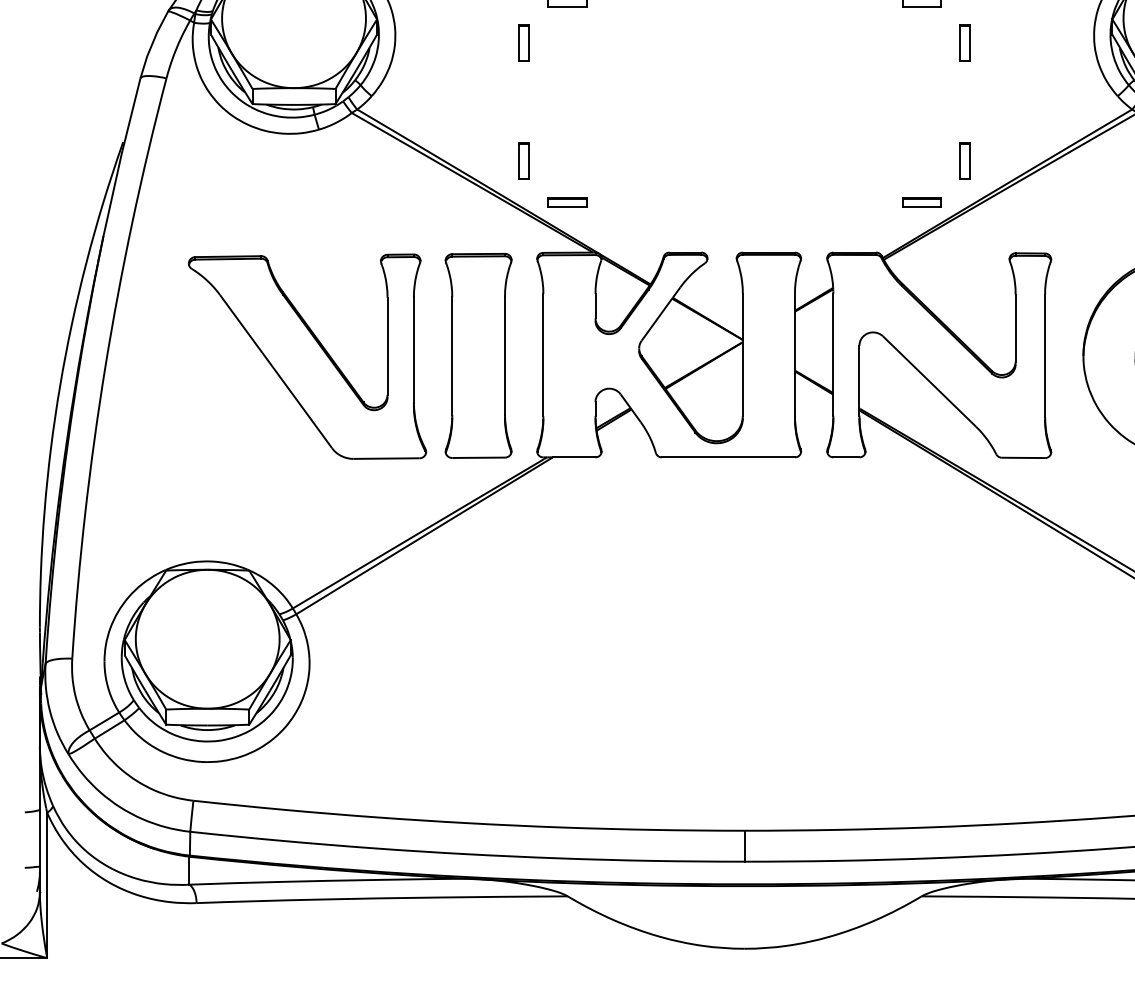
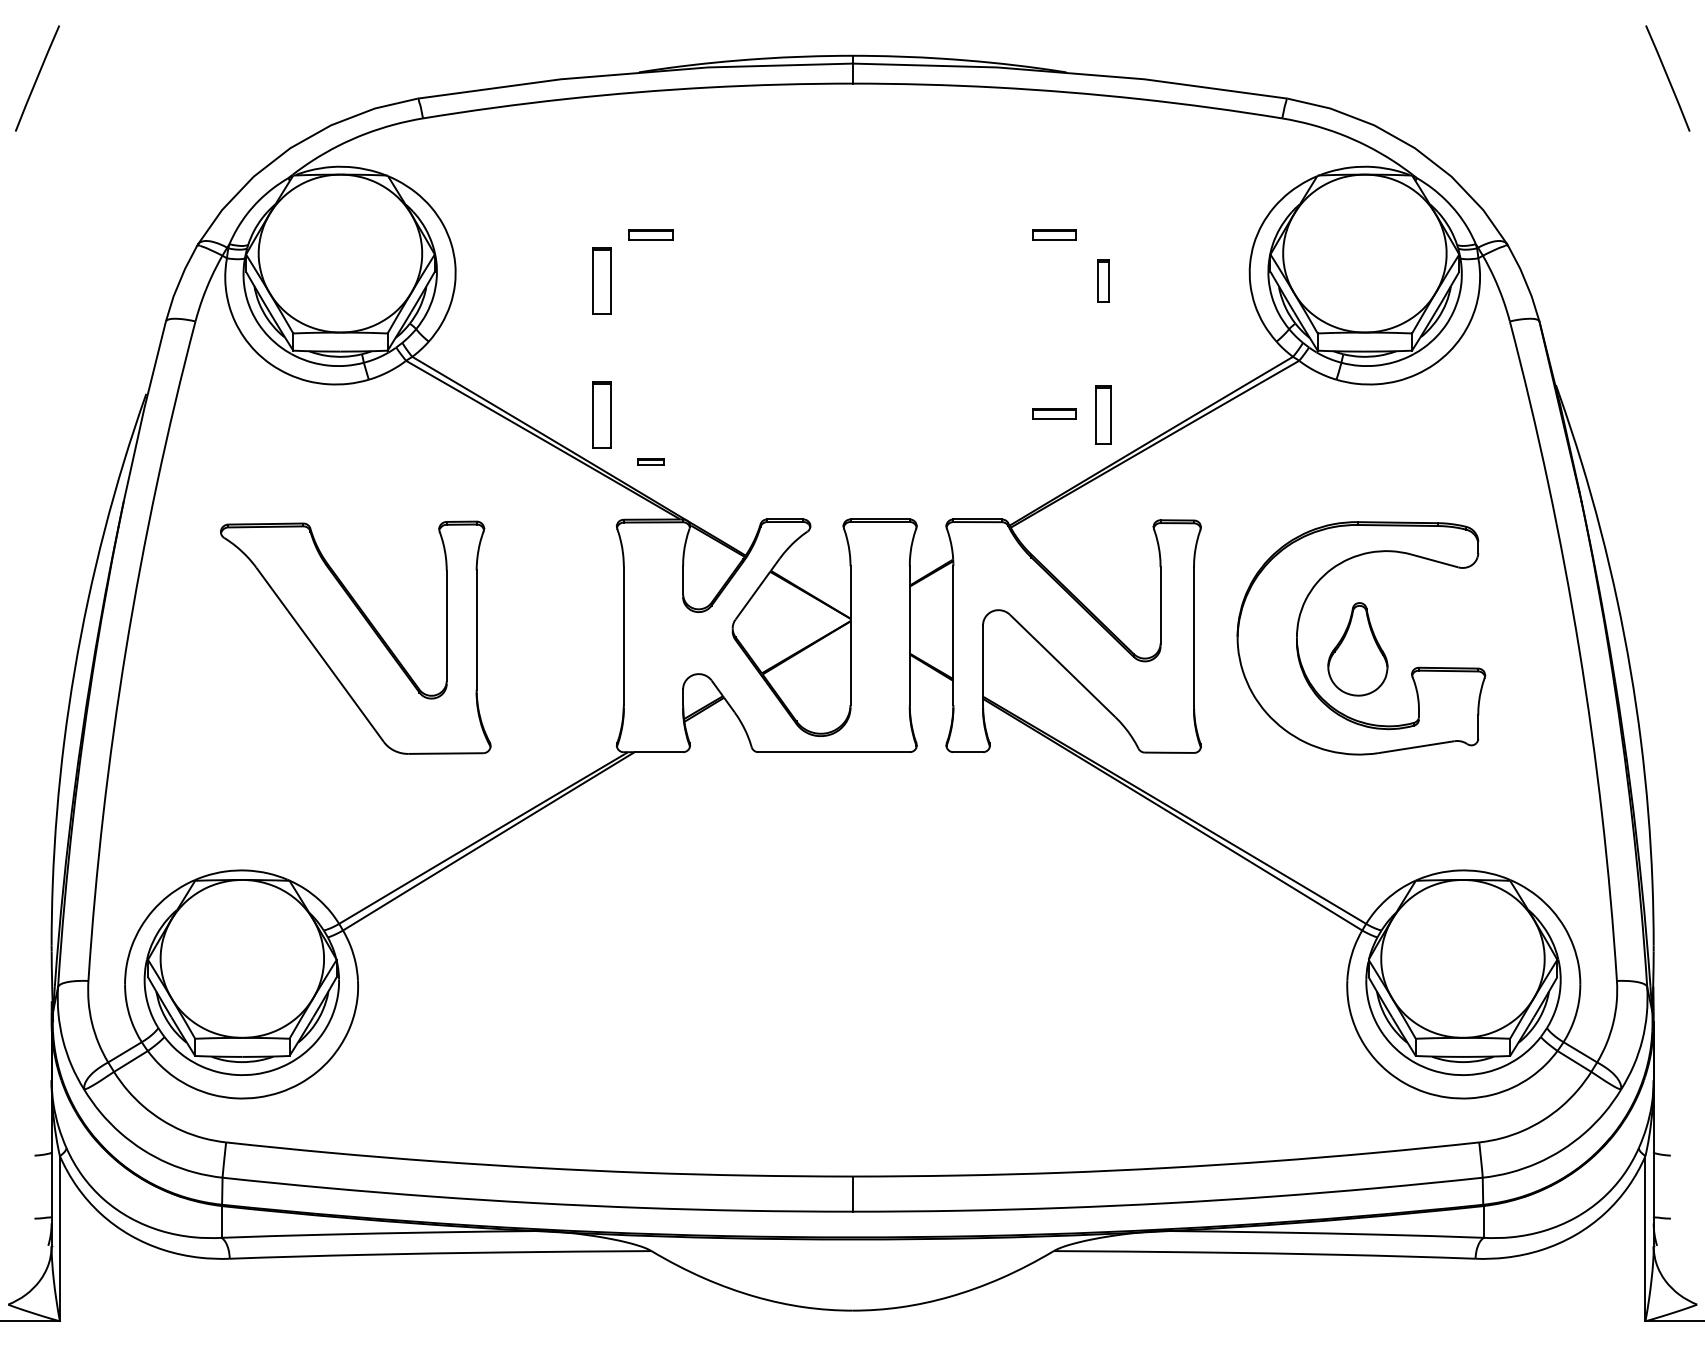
part: (523, 42) -> (601, 280), size x1.6
part: (523, 161) -> (601, 415), size x1.6
part: (965, 161) -> (1103, 415), size x1.4
part: (566, 201) -> (650, 461), size x0.6
part: (922, 201) -> (1054, 413), moved
part: (477, 355) -> (549, 636), removed

